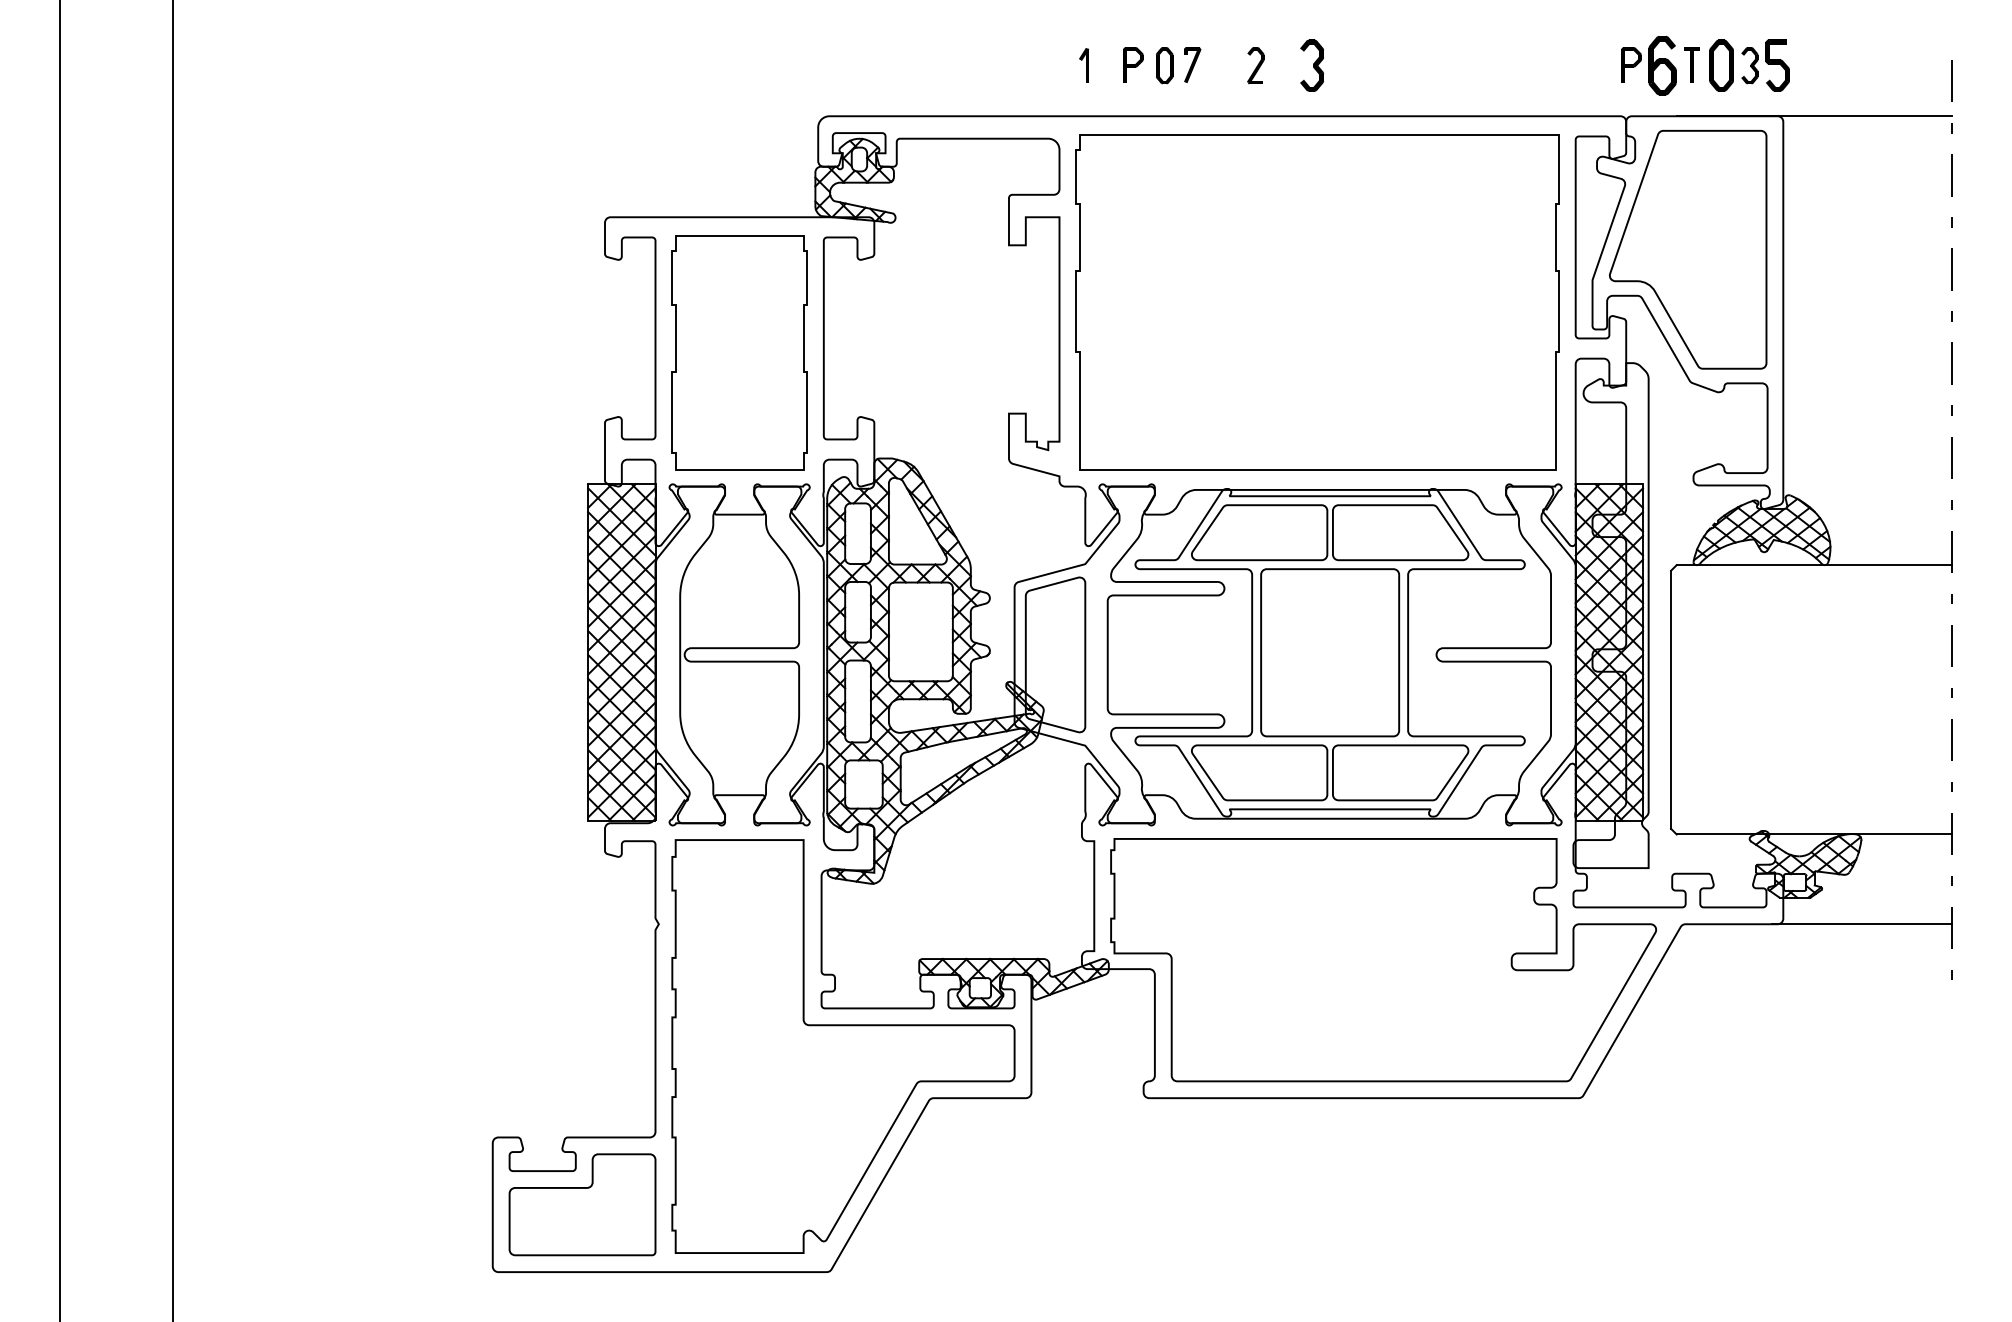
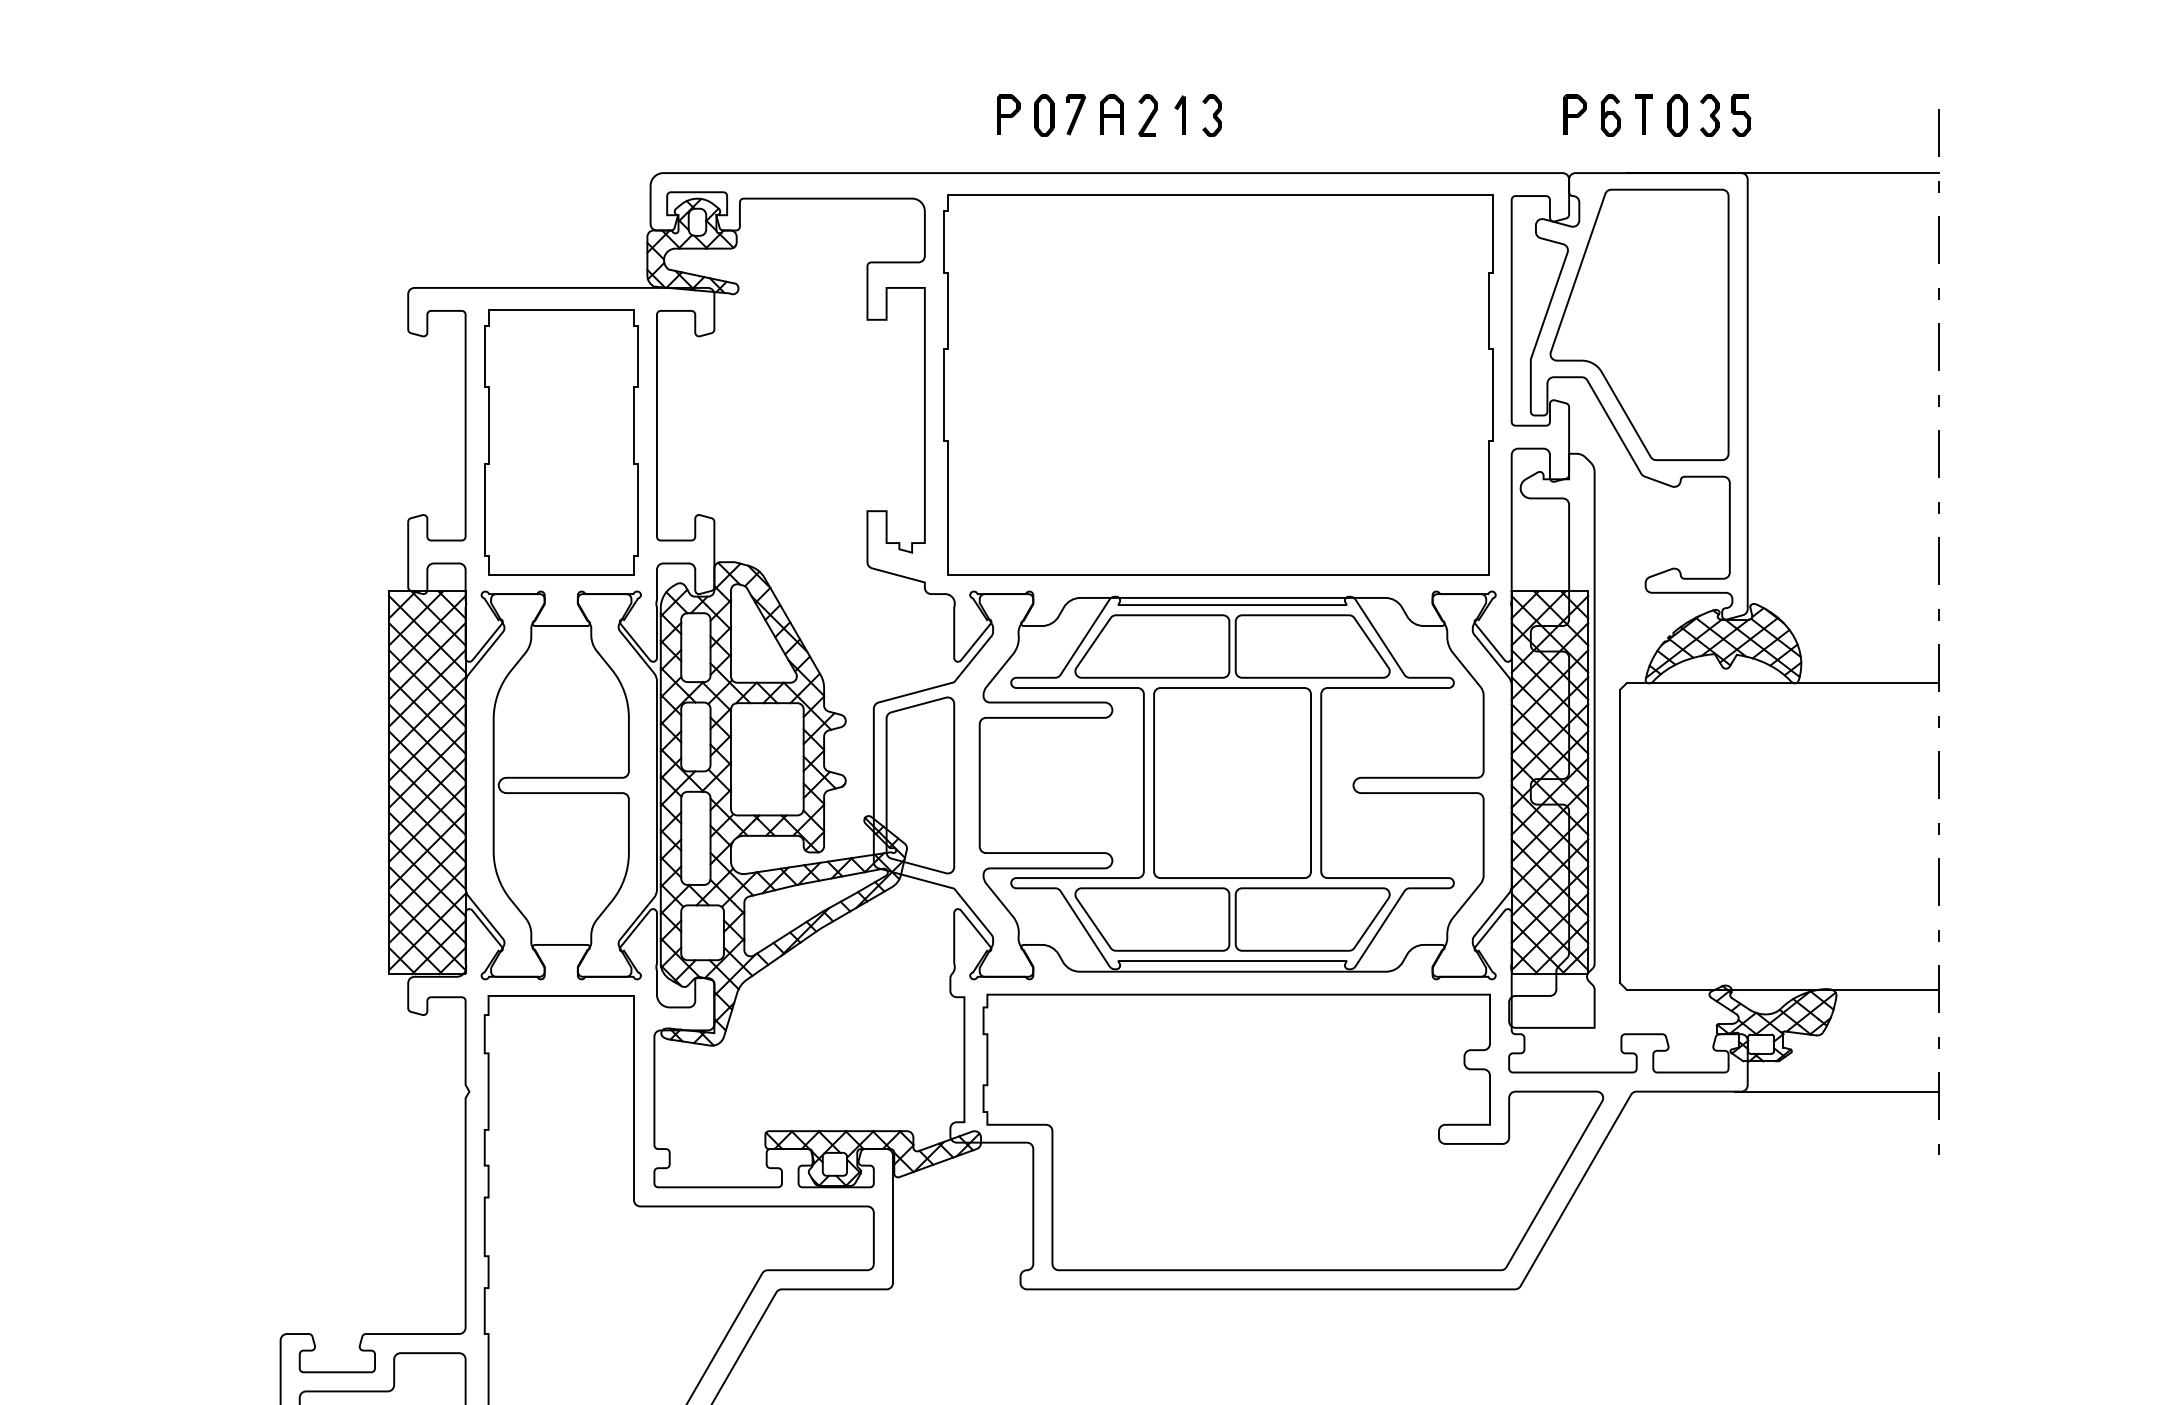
part: (1223, 64) -> (1111, 114), added
part: (1083, 65) -> (1179, 115), moved
part: (1311, 65) -> (1211, 115), size x0.71
part: (1662, 65) -> (1610, 115), size x0.62
part: (1721, 65) -> (1677, 115), size x0.71
part: (1777, 65) -> (1741, 115), size x0.71

